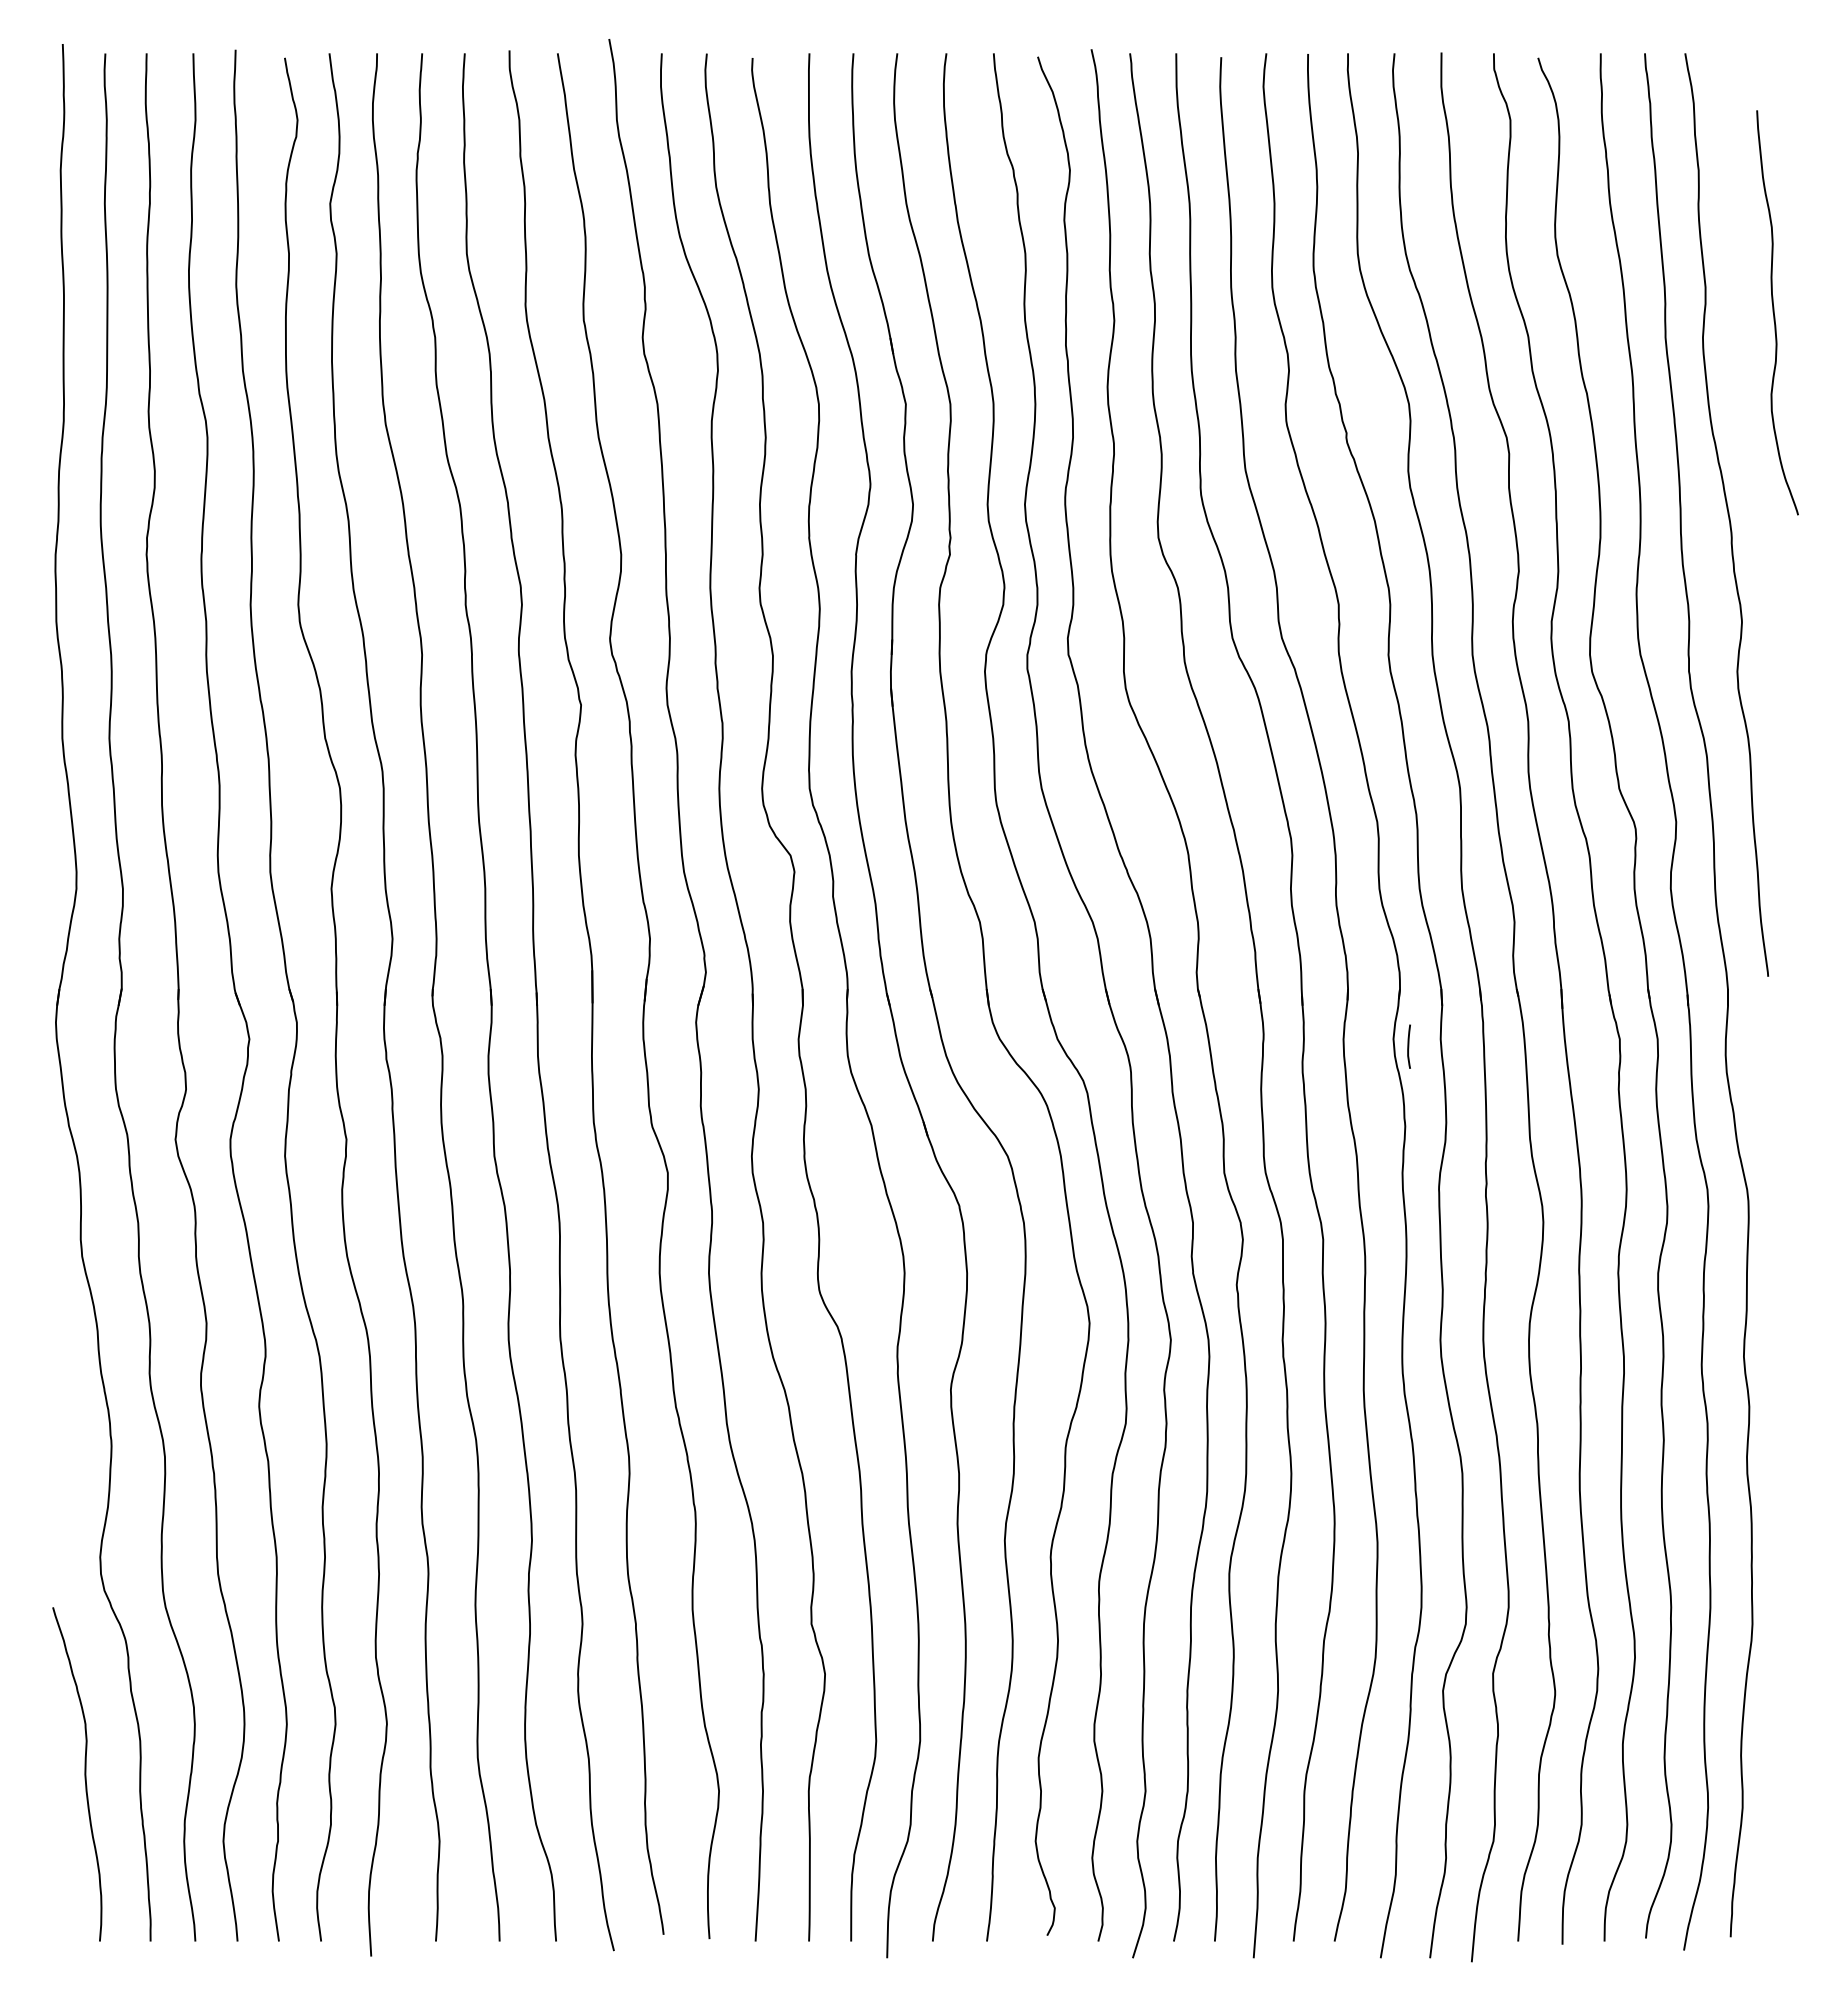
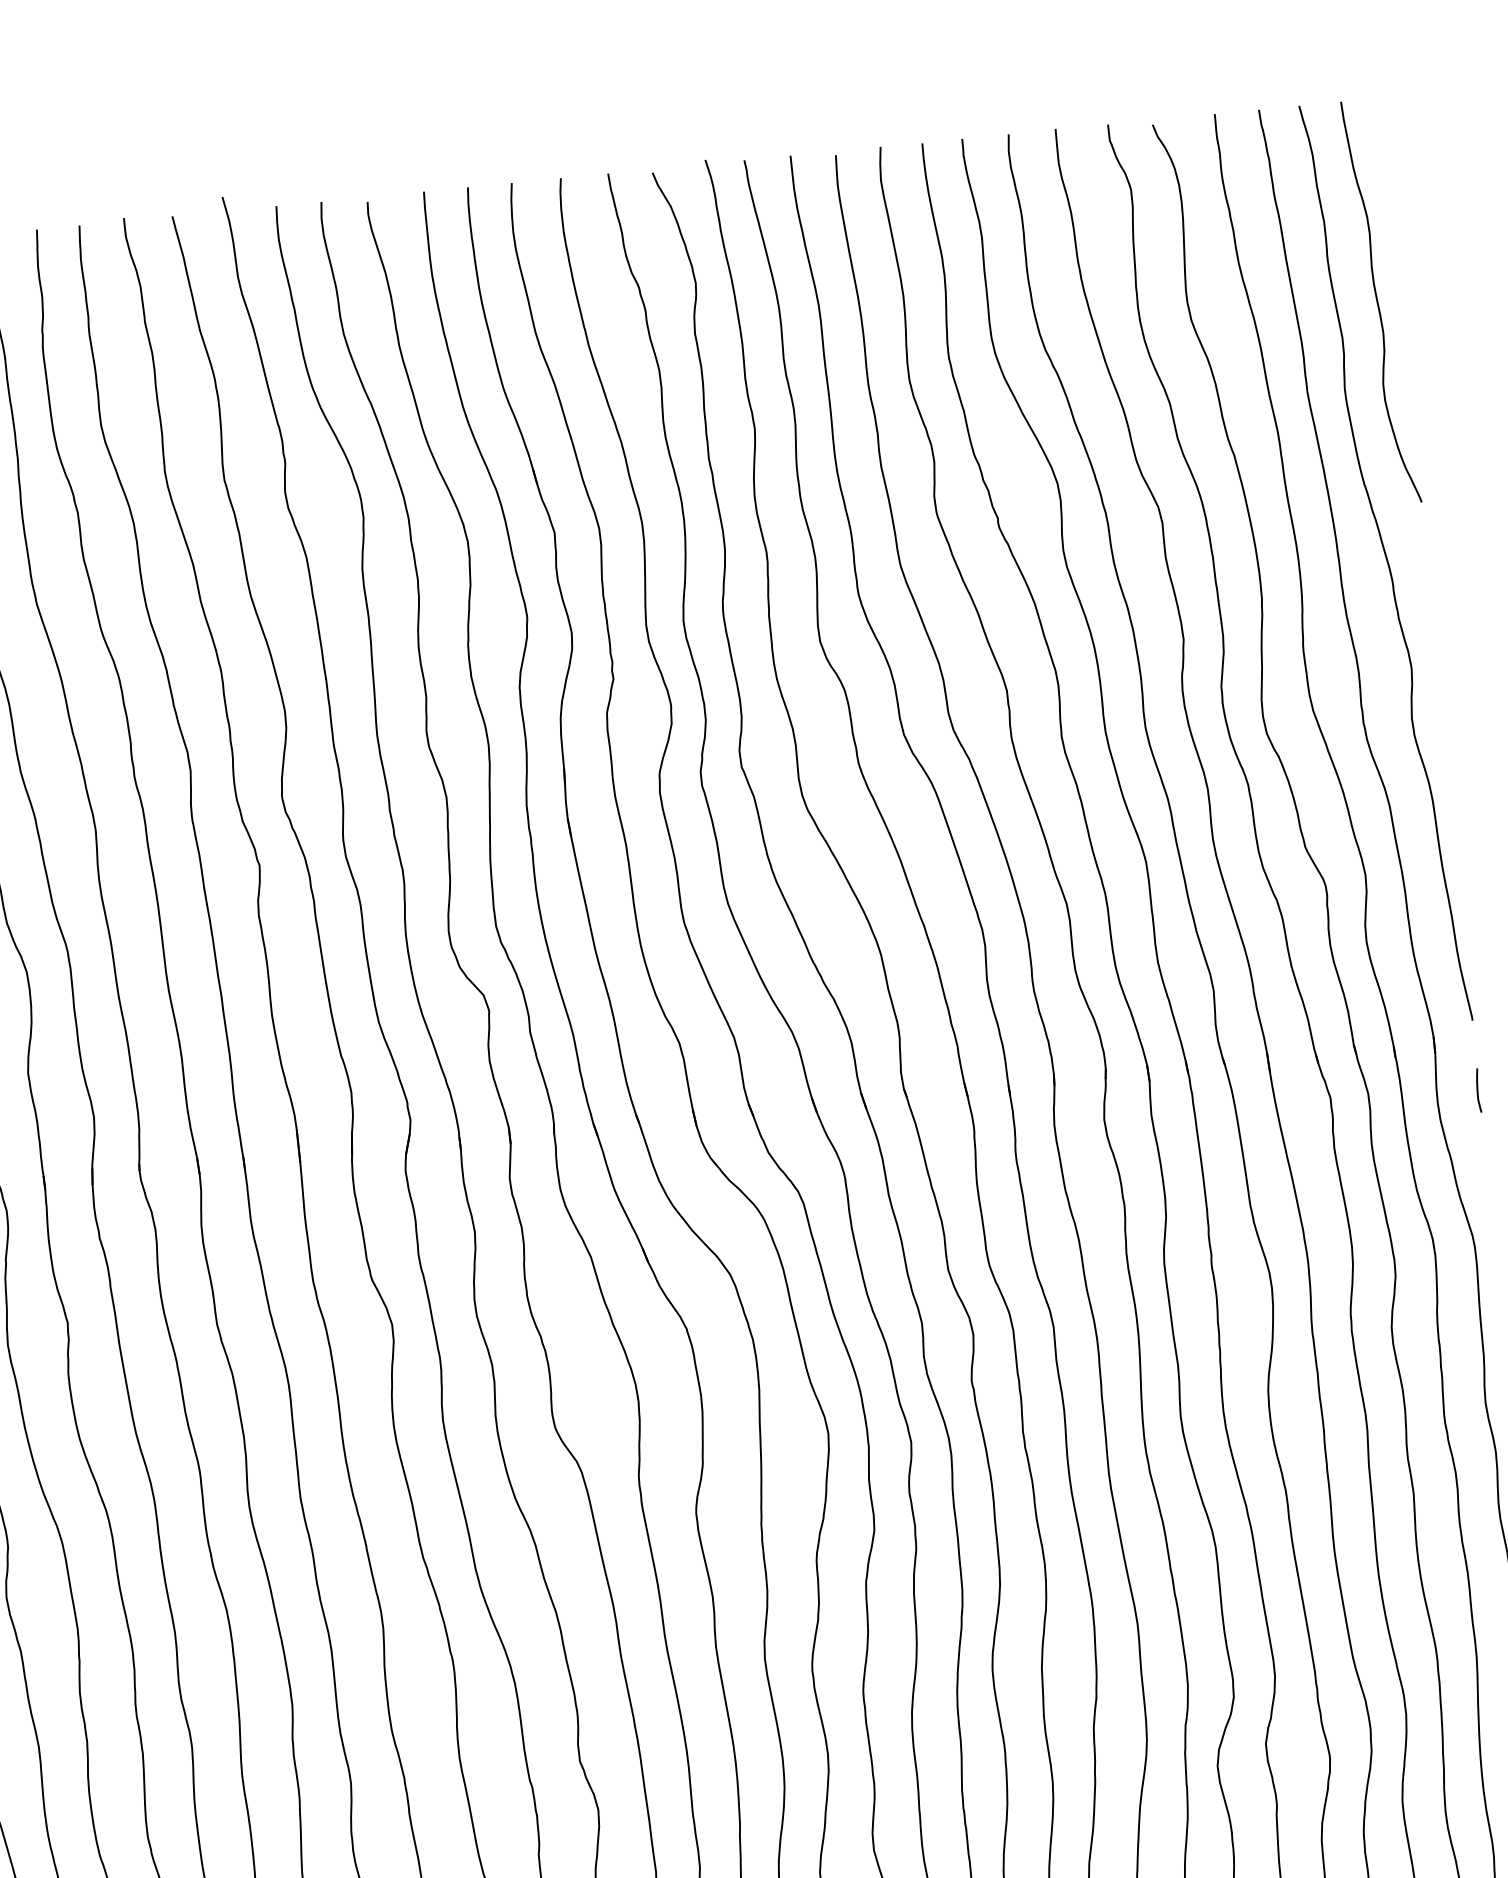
curve: (1774, 312) -> (1378, 302), moved
curve: (1408, 1046) -> (1477, 1090), moved

